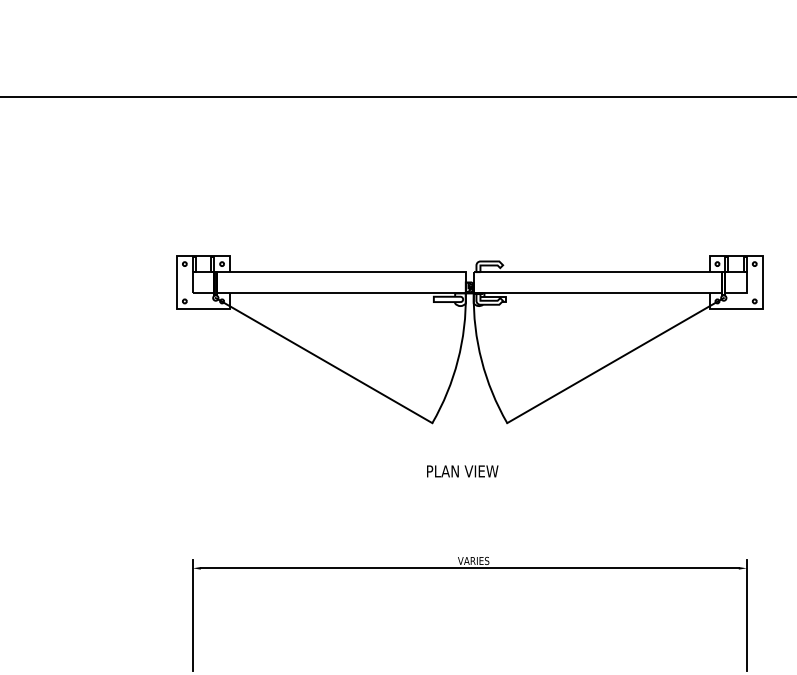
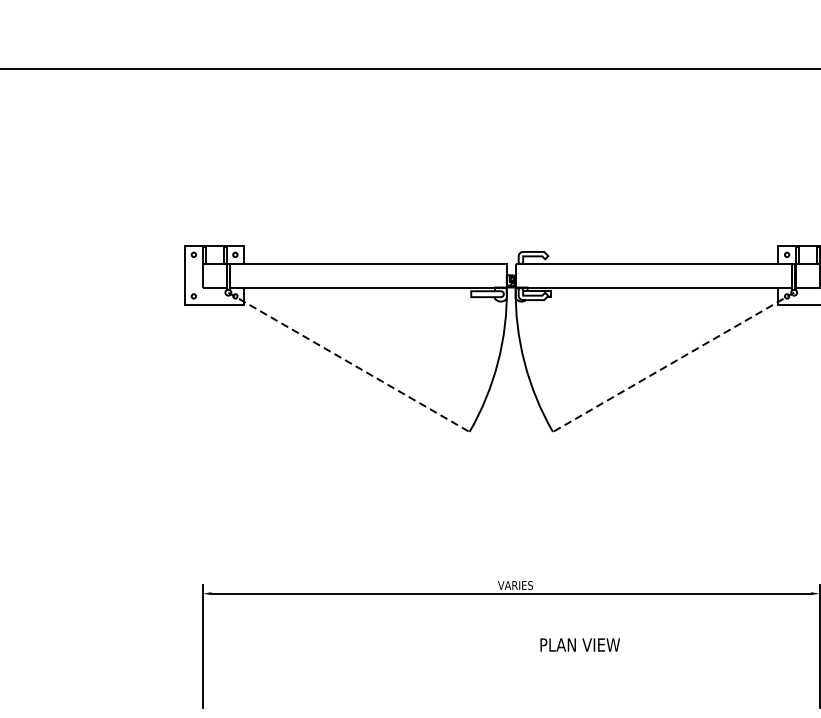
line: (324, 360) -> (349, 362), solid -> dashed
line: (615, 360) -> (673, 362), solid -> dashed
text: (462, 471) -> (579, 645), moved

